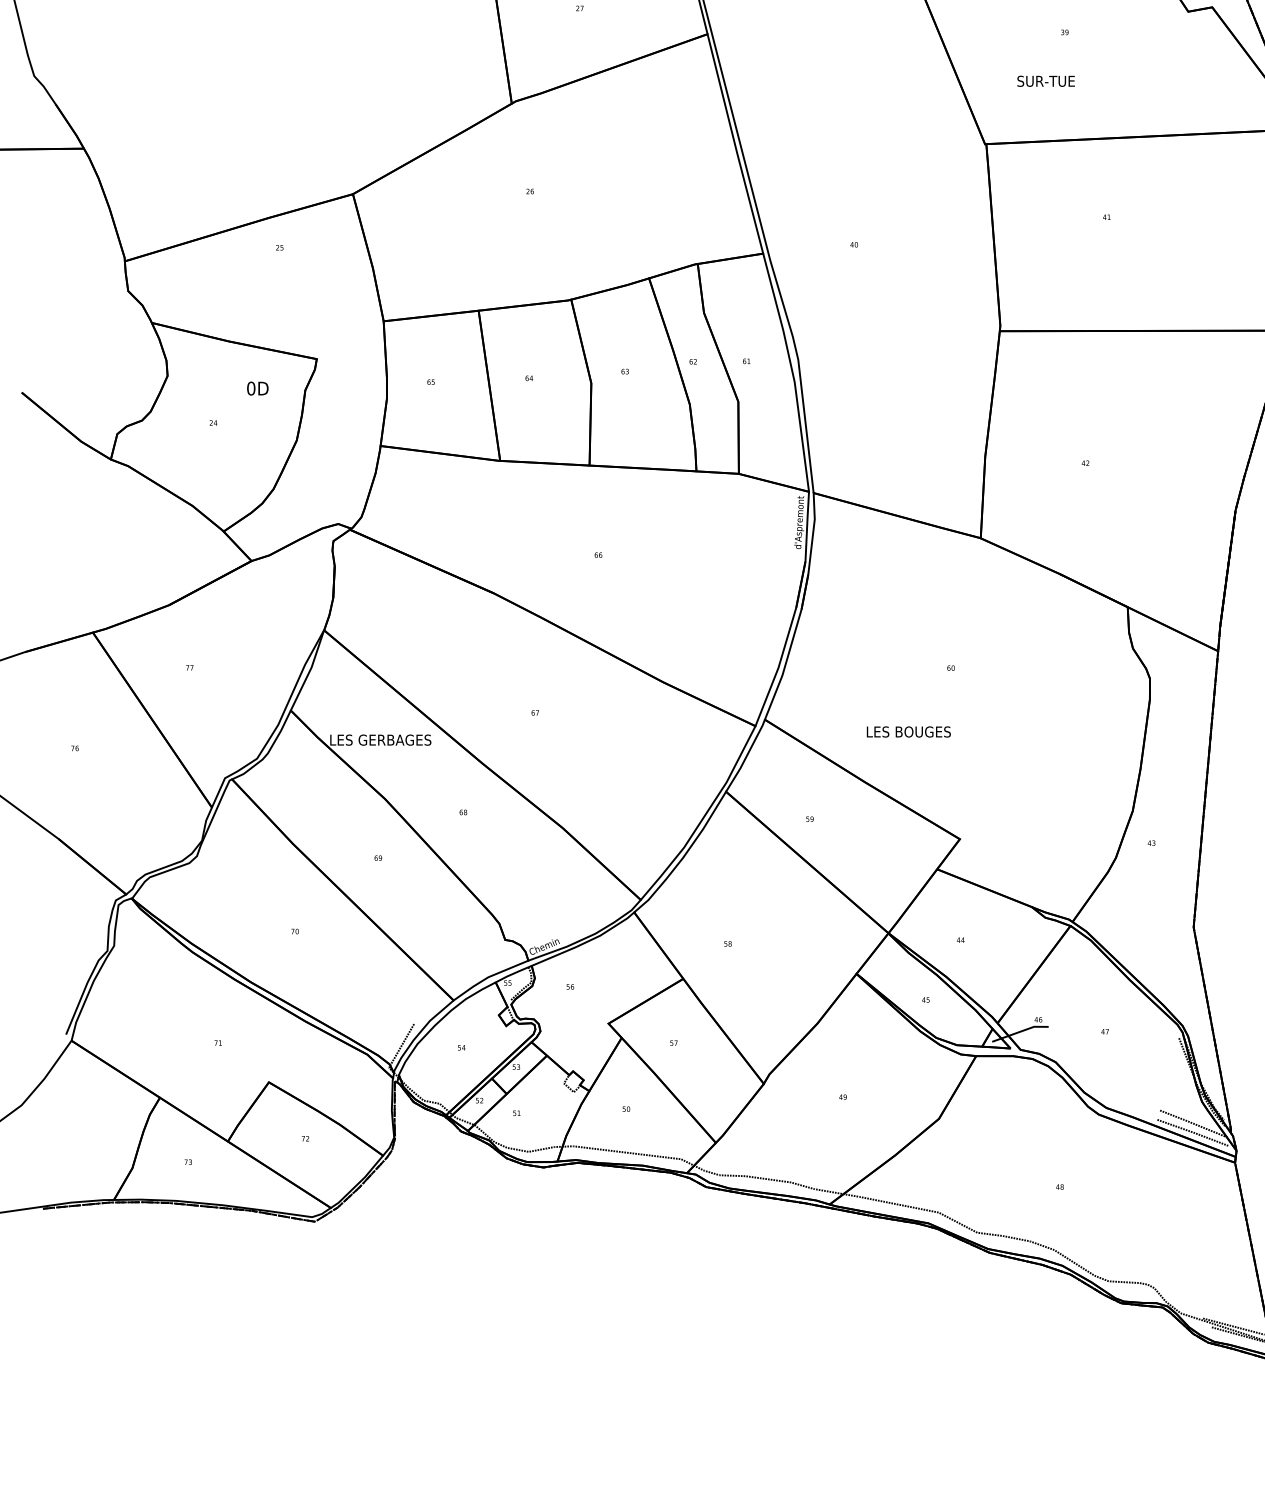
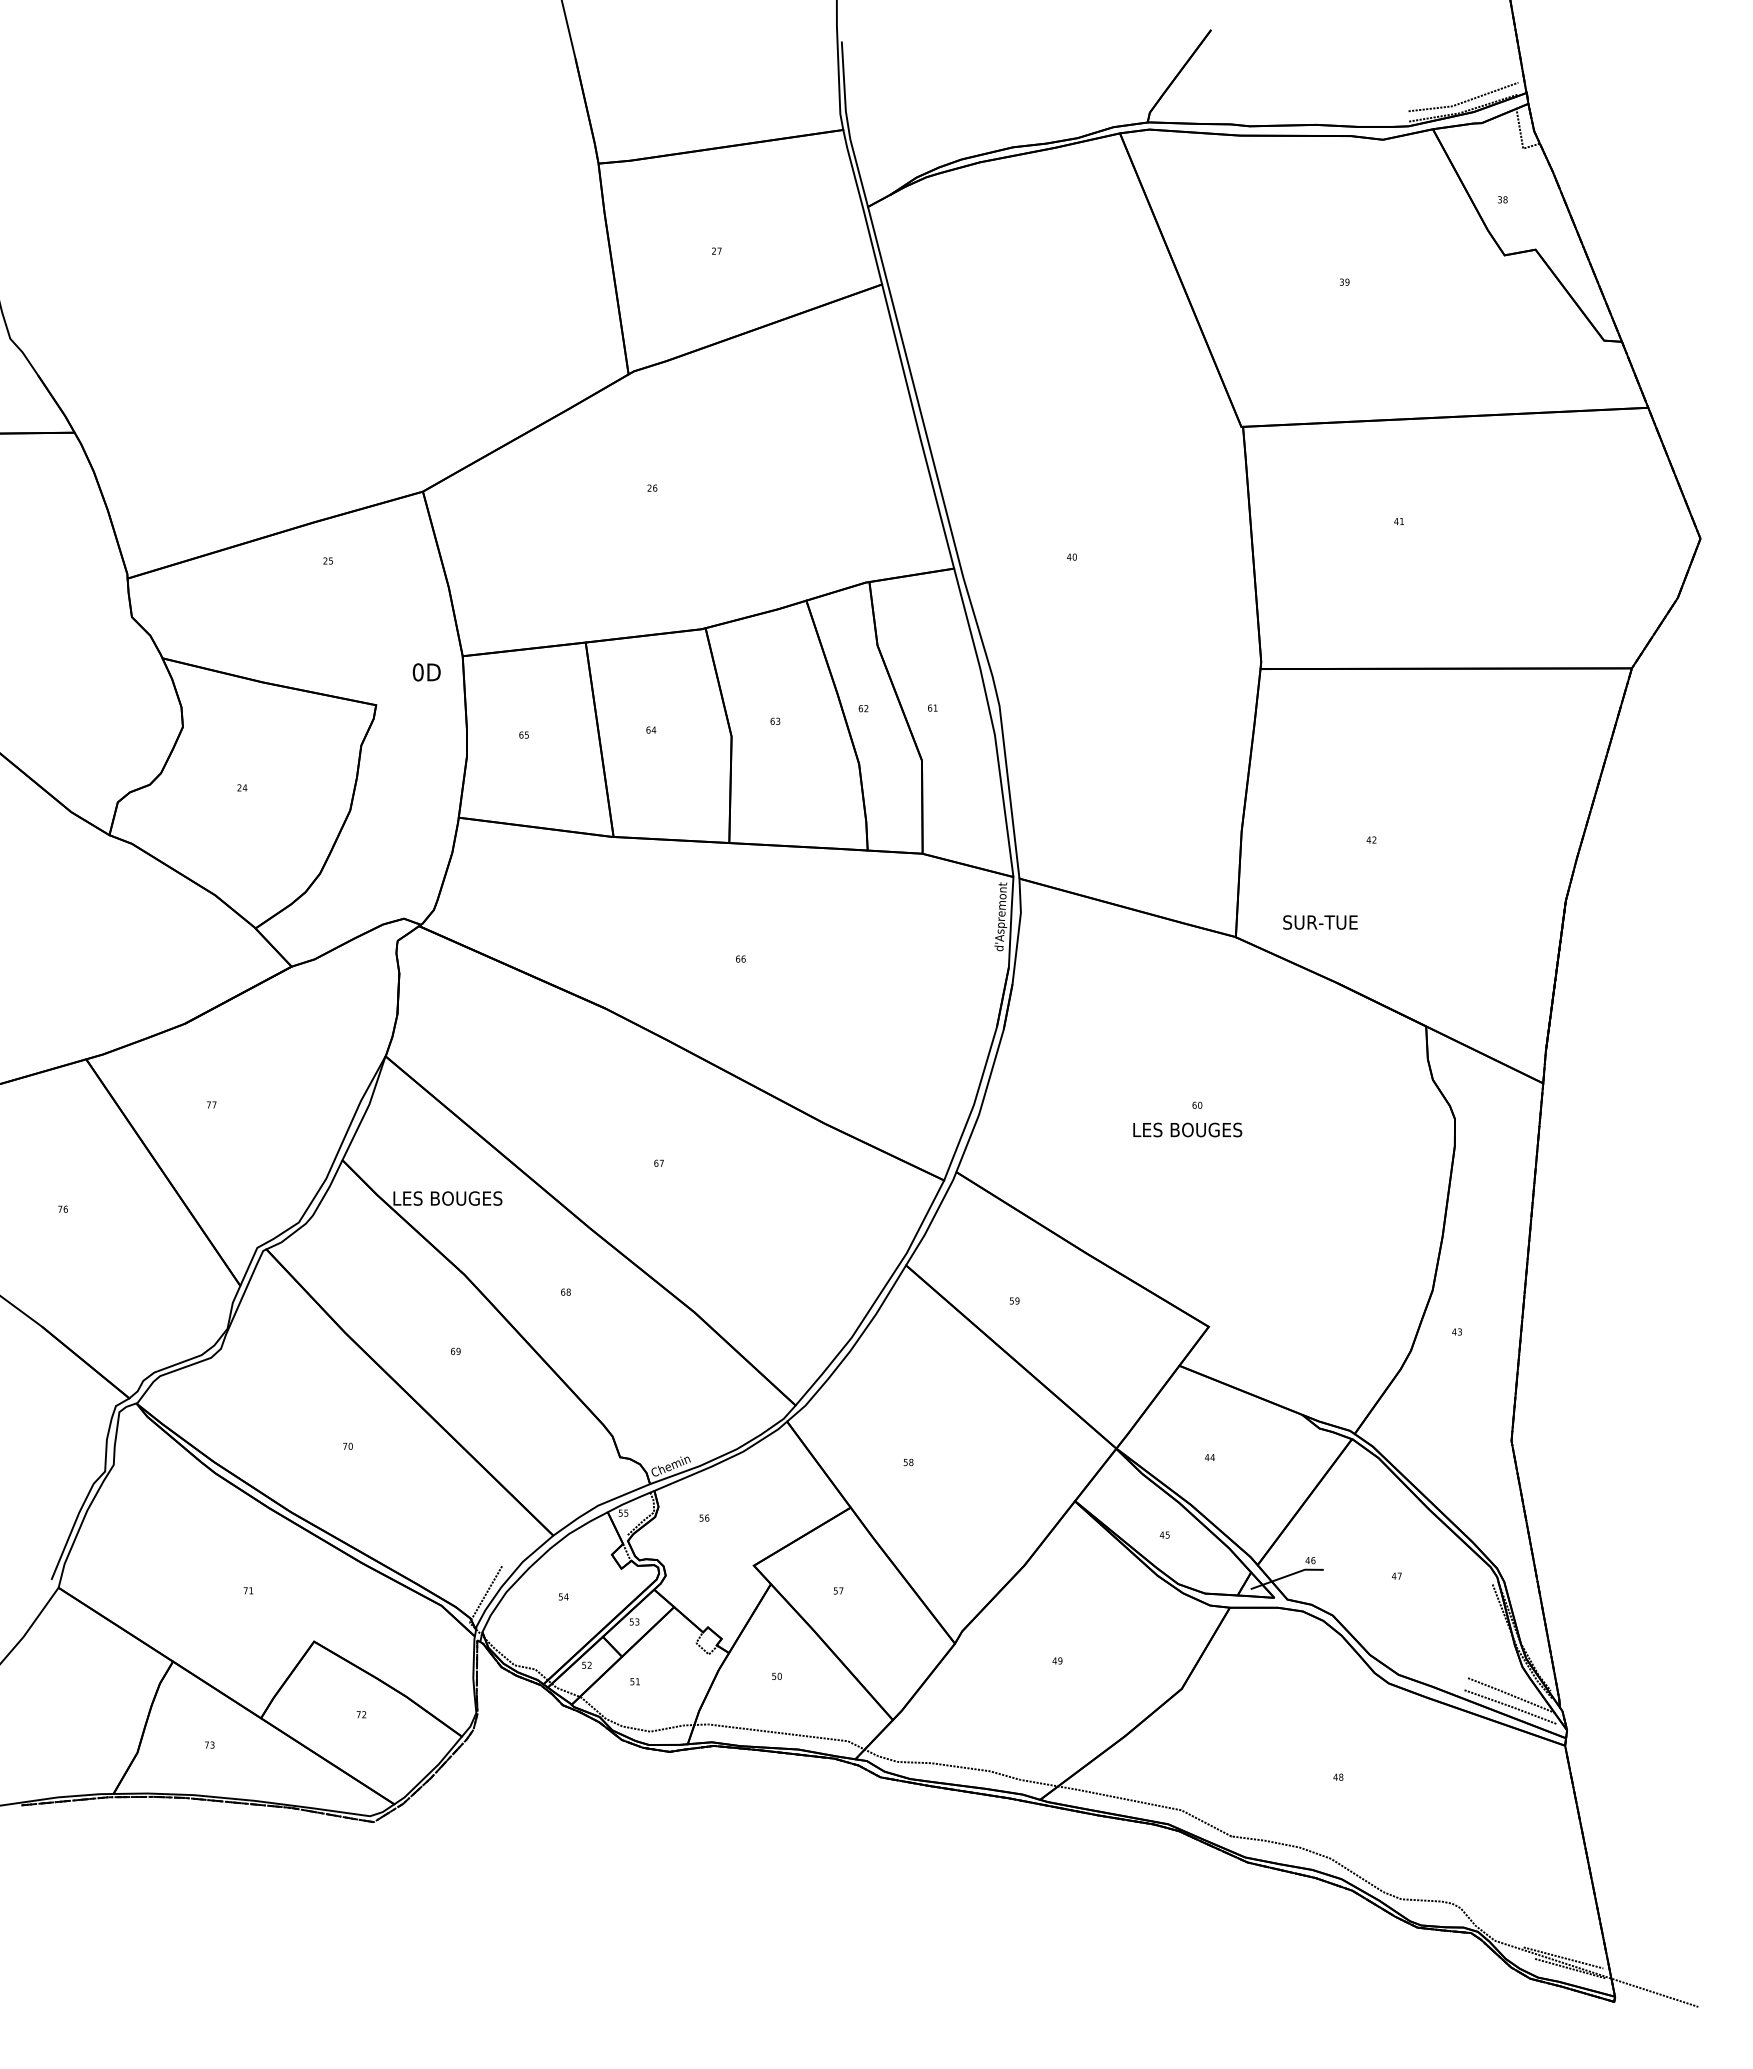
text: (1046, 81) -> (1320, 922), moved
text: (257, 388) -> (426, 672), moved
text: (908, 731) -> (1187, 1129), moved
text: (395, 740) -> (477, 1198), LES GERBAGES -> LES BOUGES

